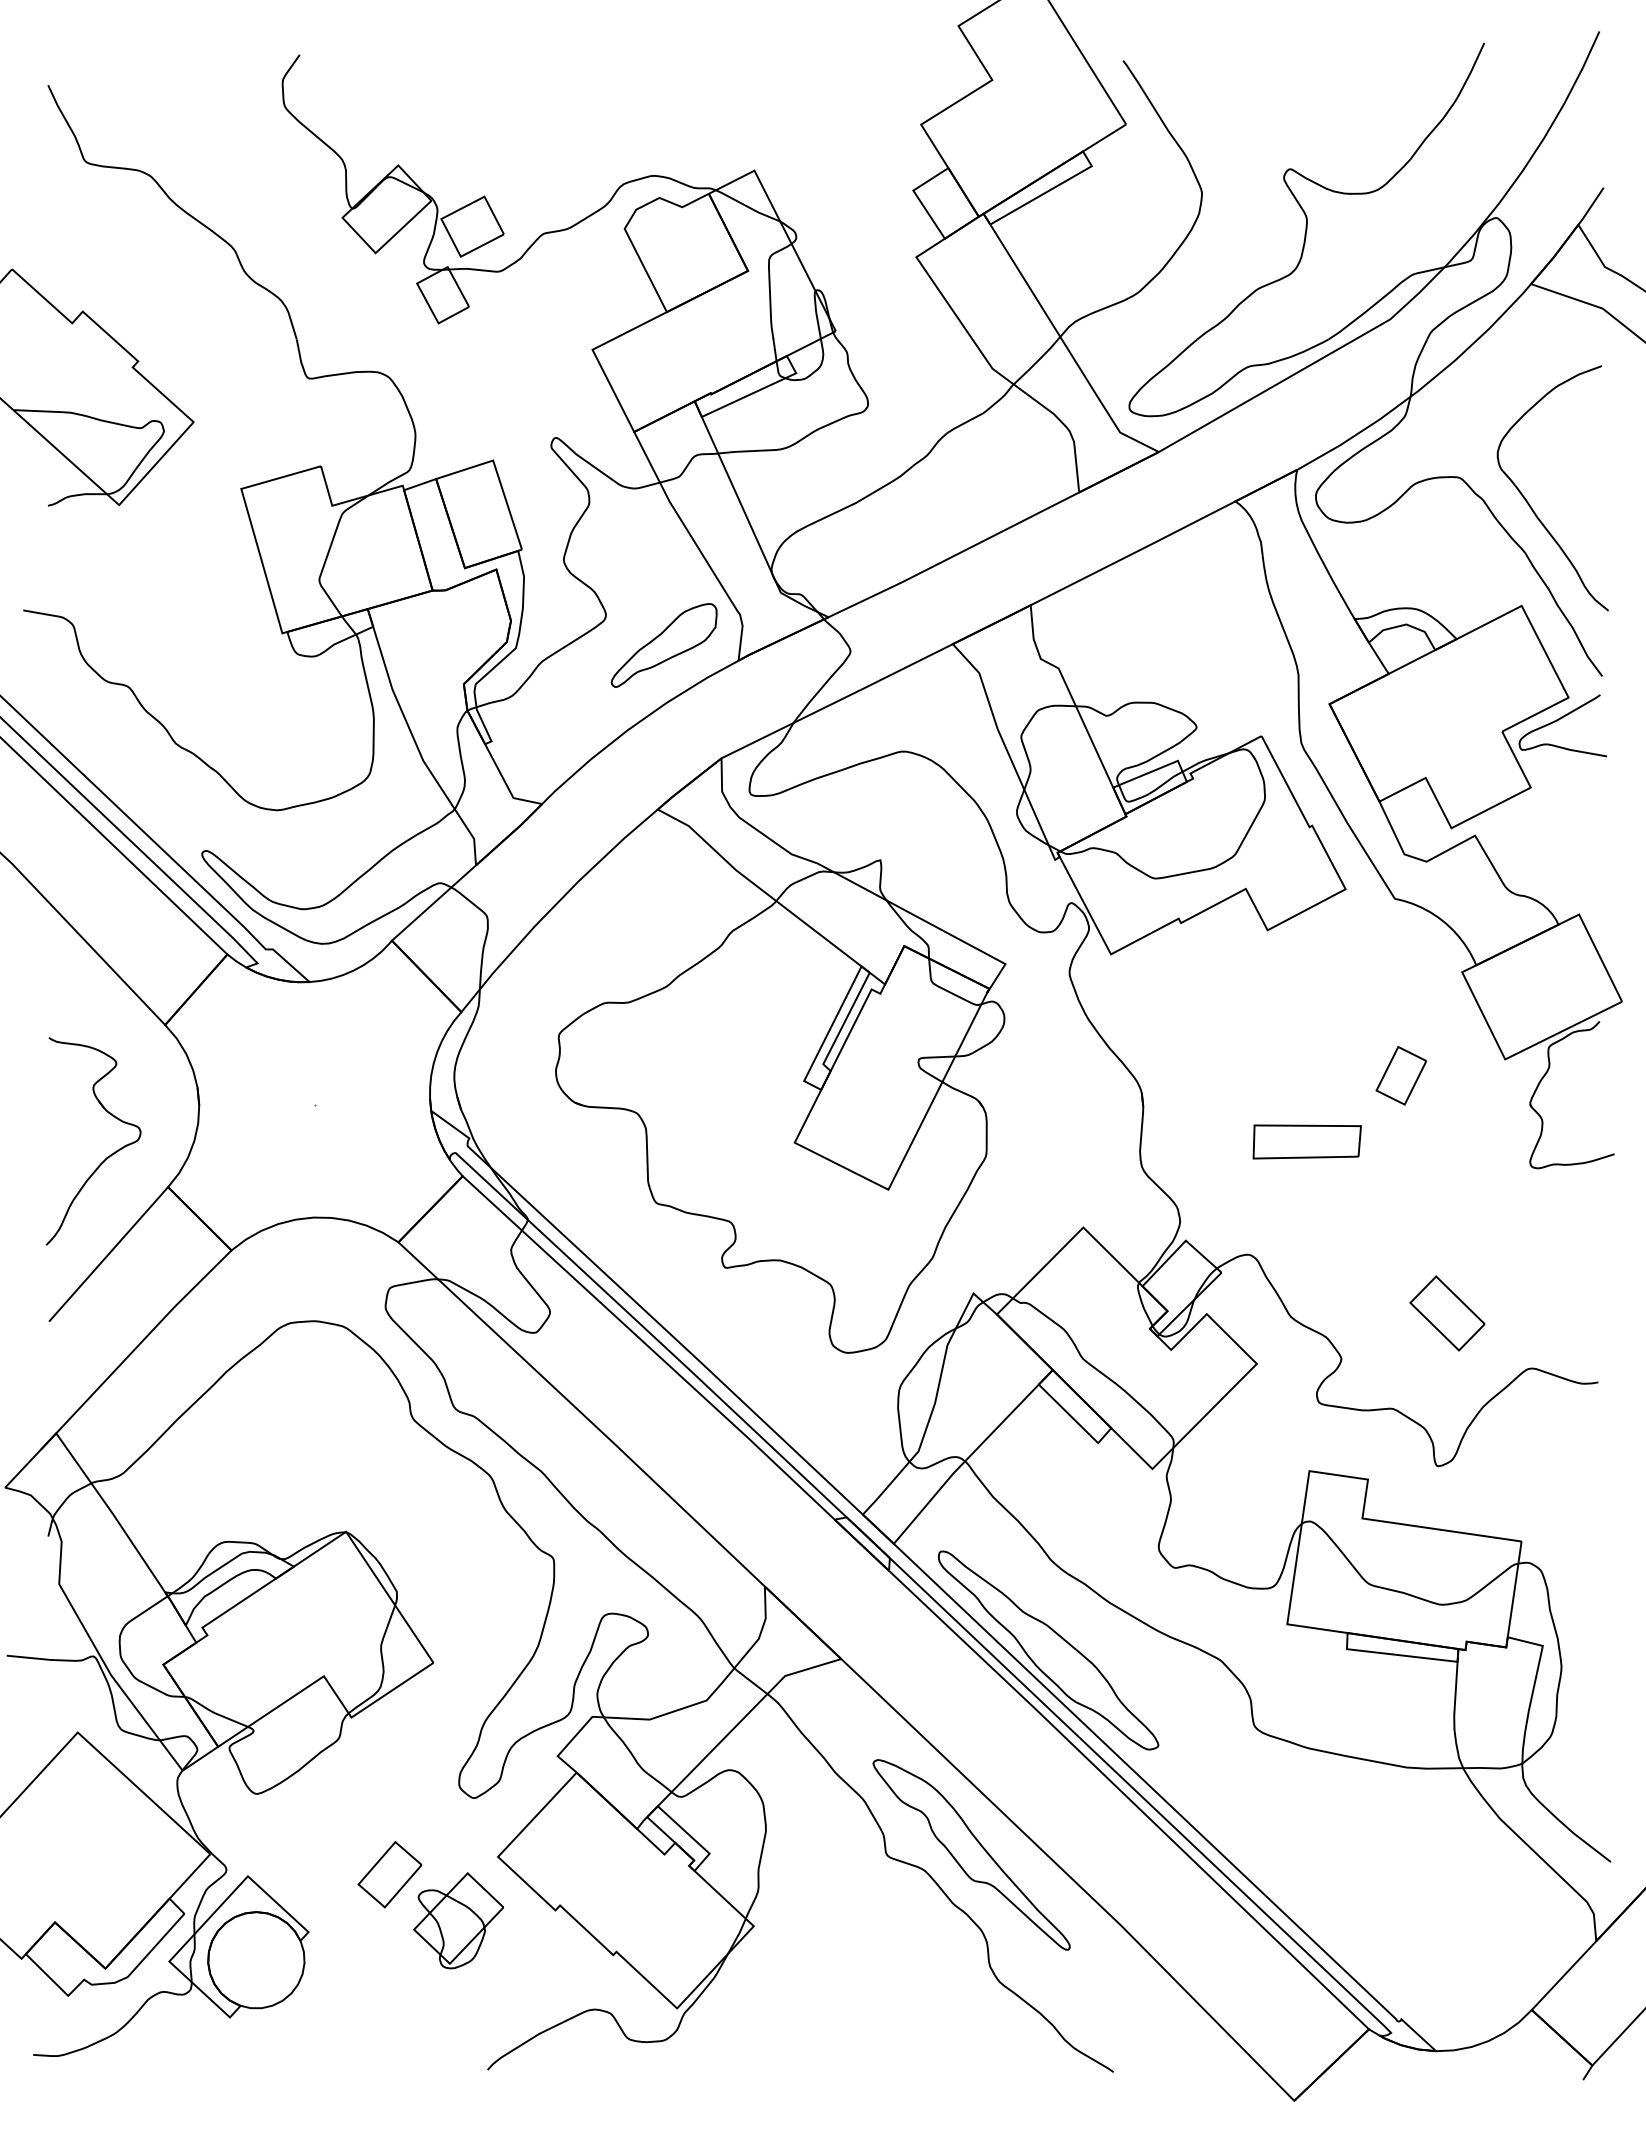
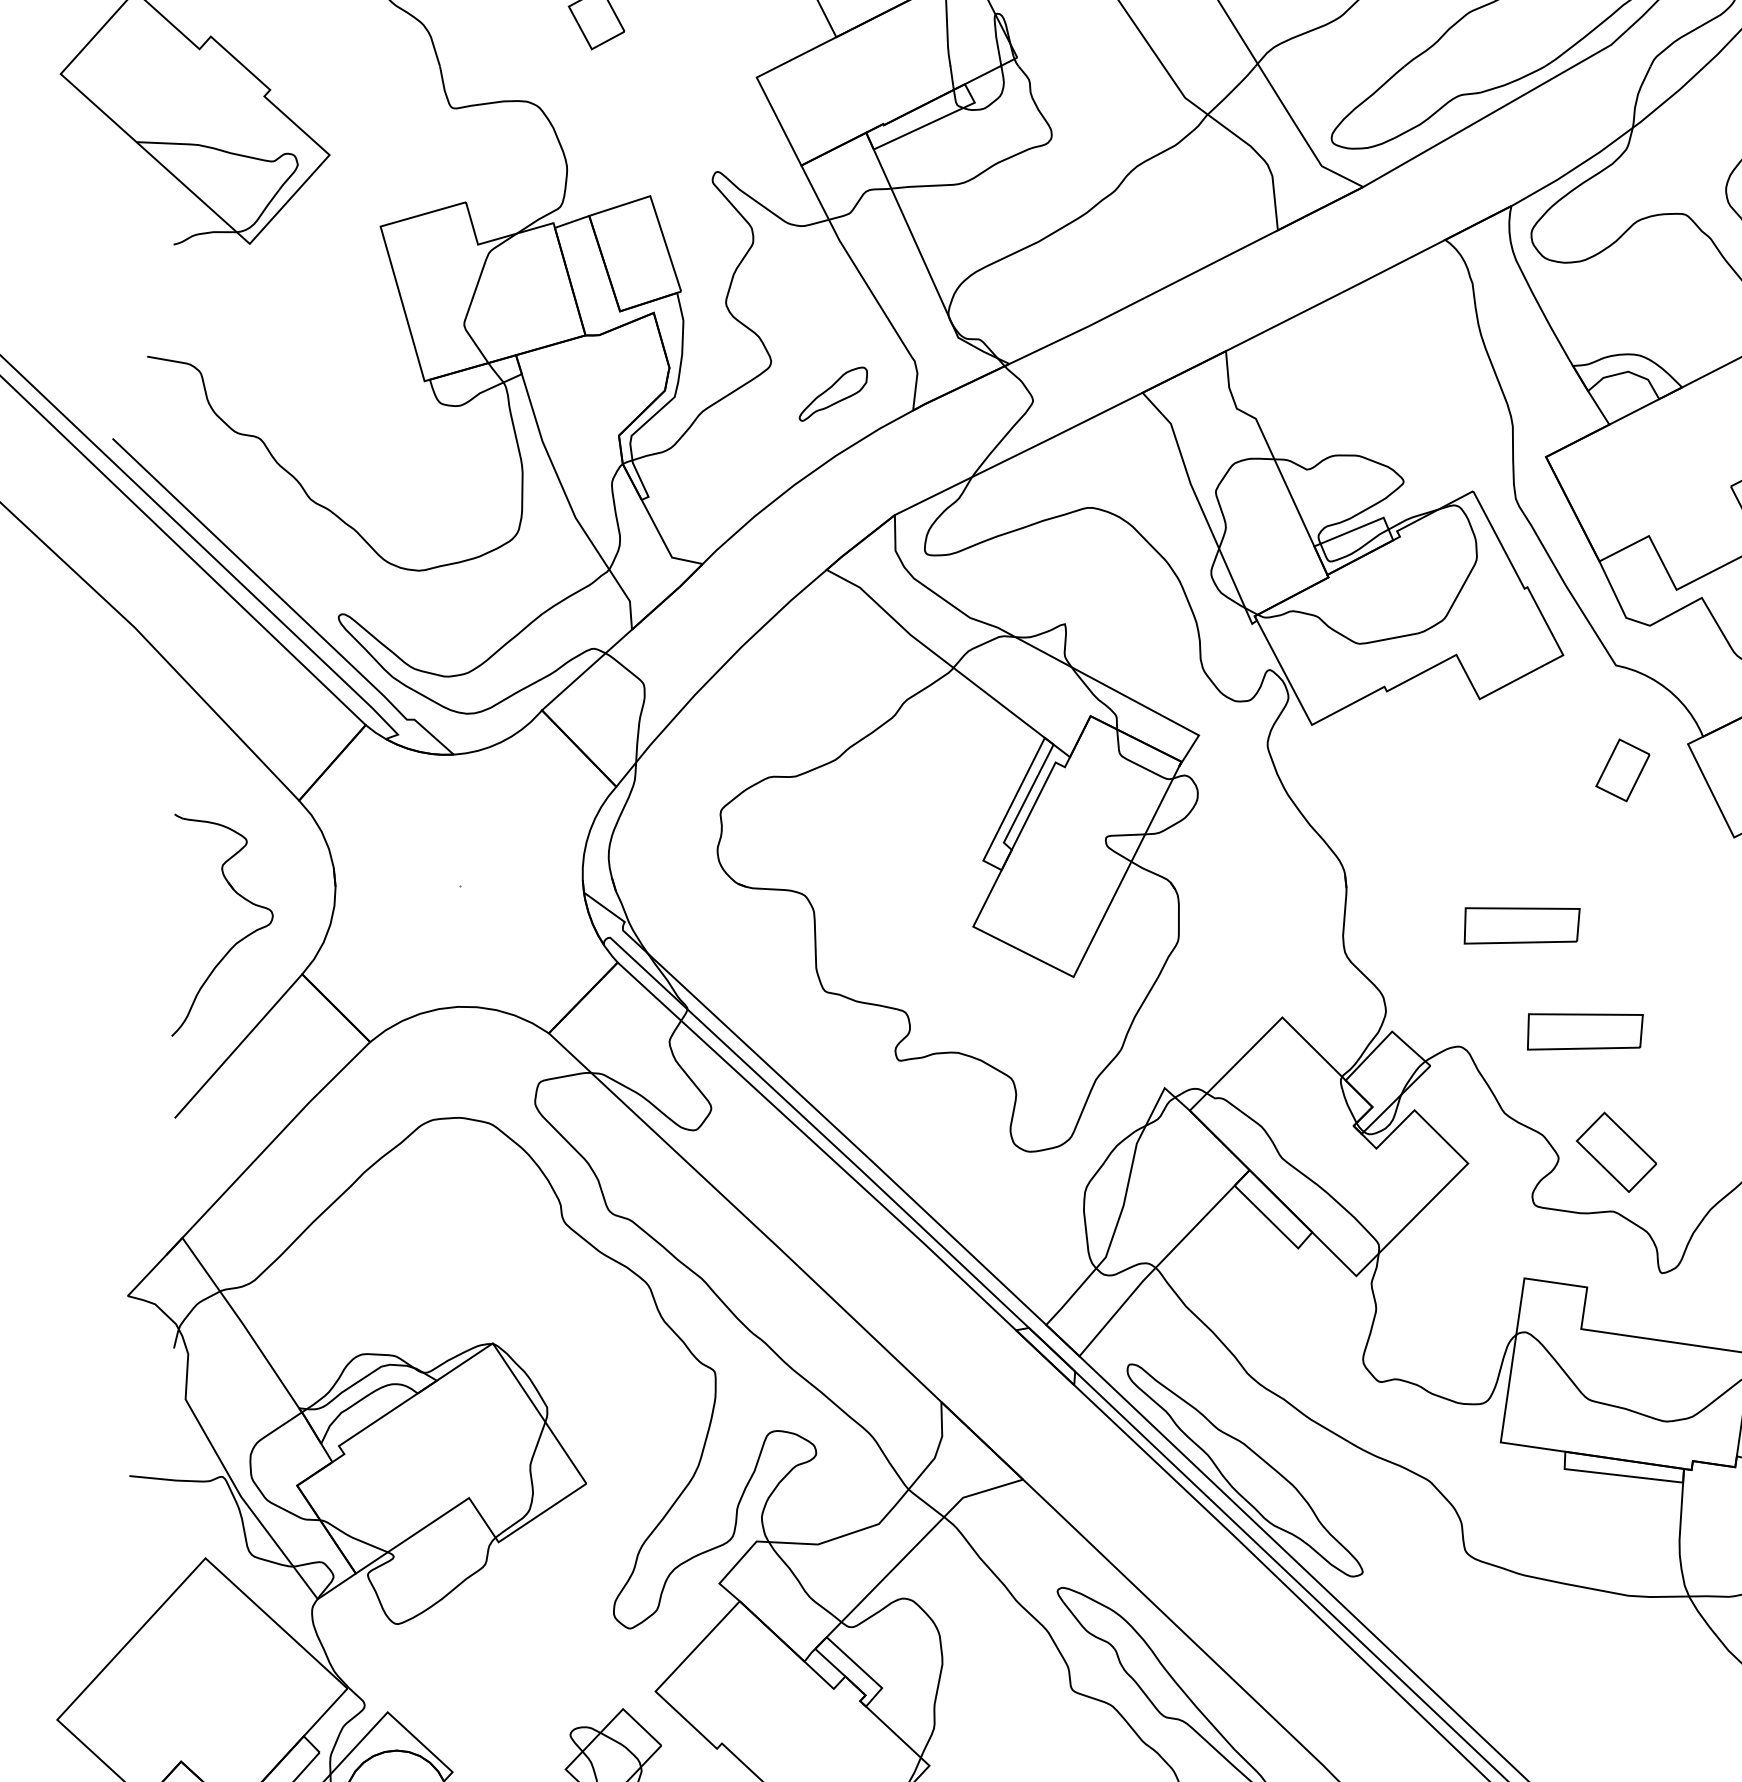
part: (663, 645) -> (832, 394), size x0.6
part: (1400, 1075) -> (1622, 770), moved
part: (1365, 1240) -> (1584, 1031), added
part: (1447, 1313) -> (1616, 1152), moved
part: (389, 1874) -> (539, 1710), removed

